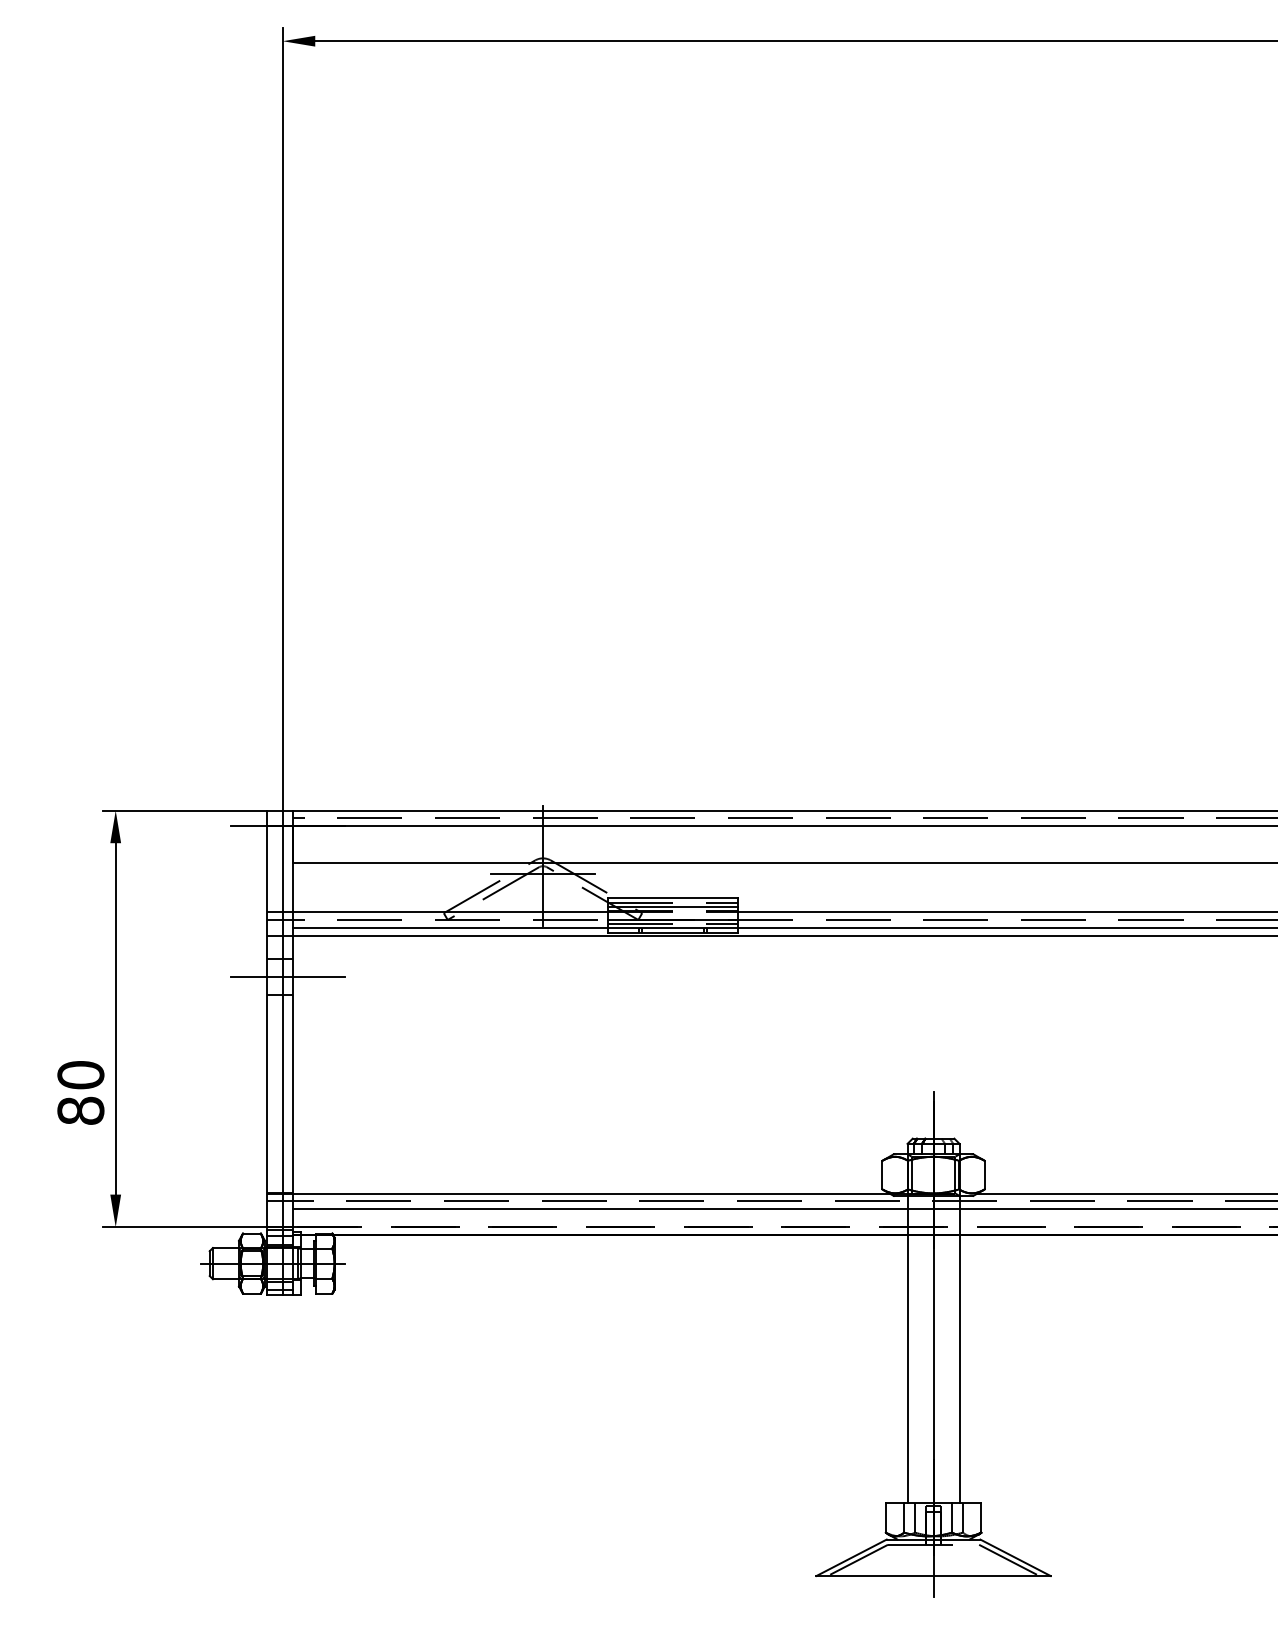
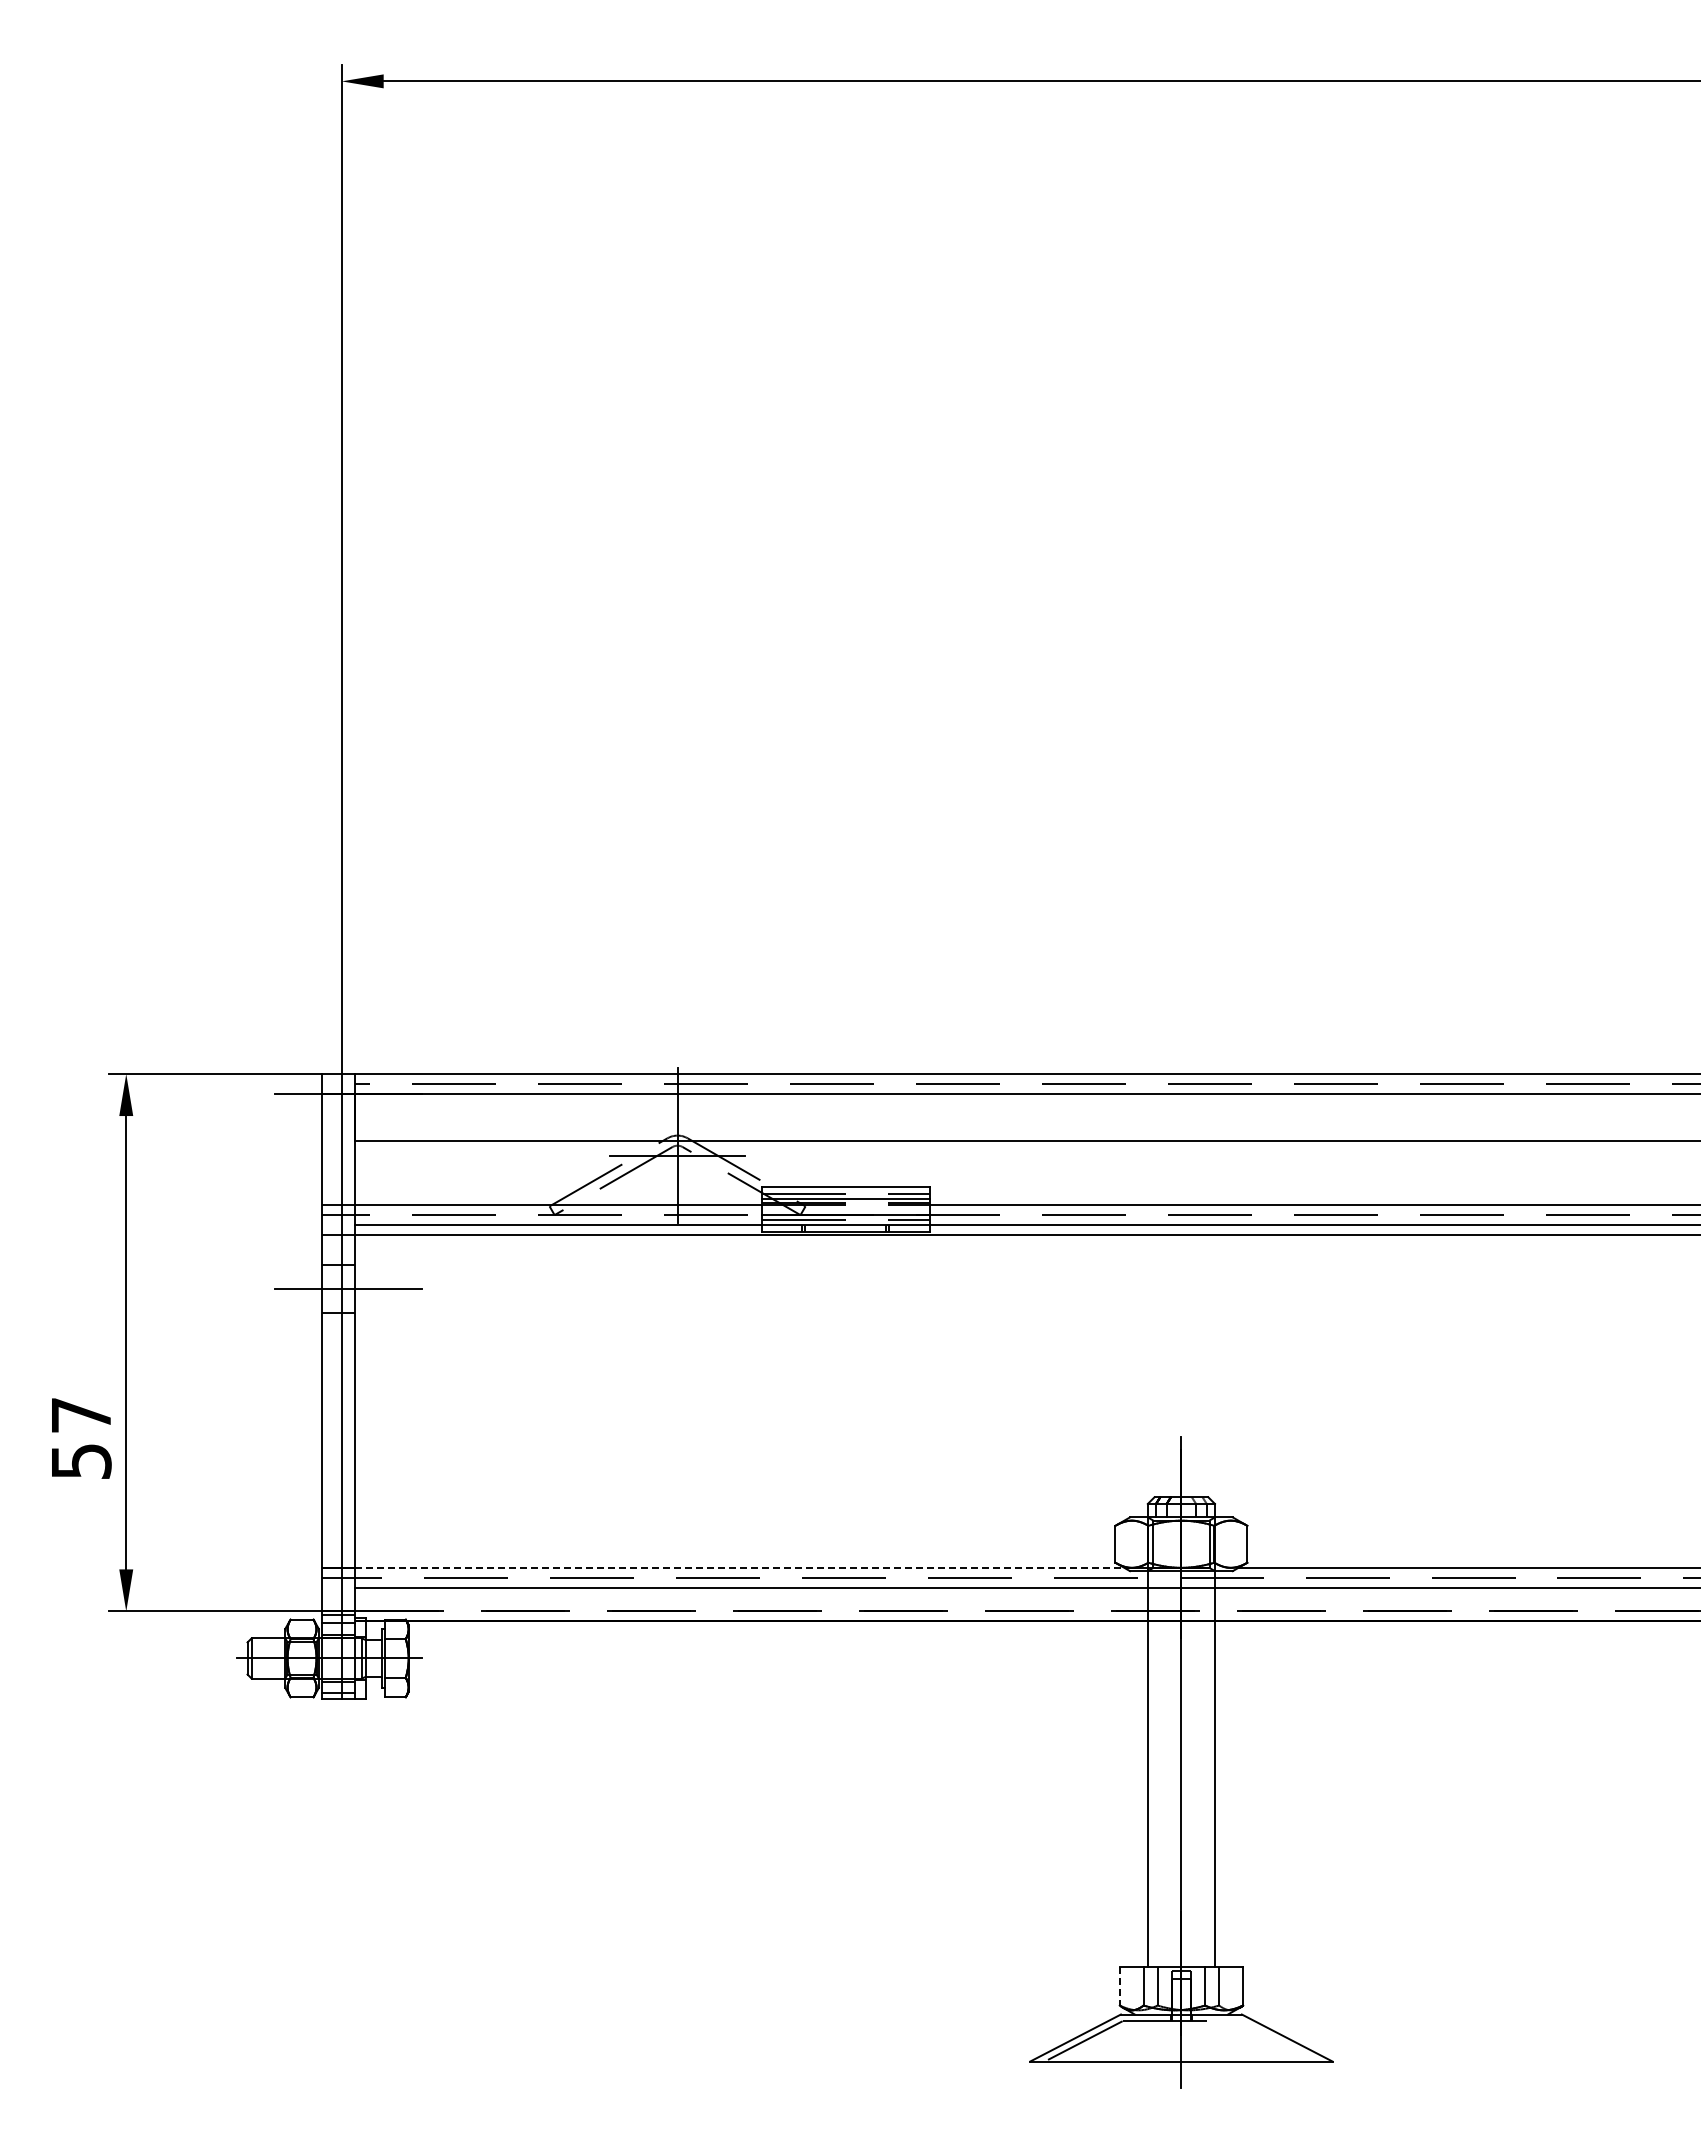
text: (81, 1093) -> (81, 1438), 80 -> 57
line: (591, 1193) -> (739, 1568), solid -> dashed
line: (885, 1518) -> (1119, 1987), solid -> dashed
line: (1008, 1560) -> (1278, 2041), removed

